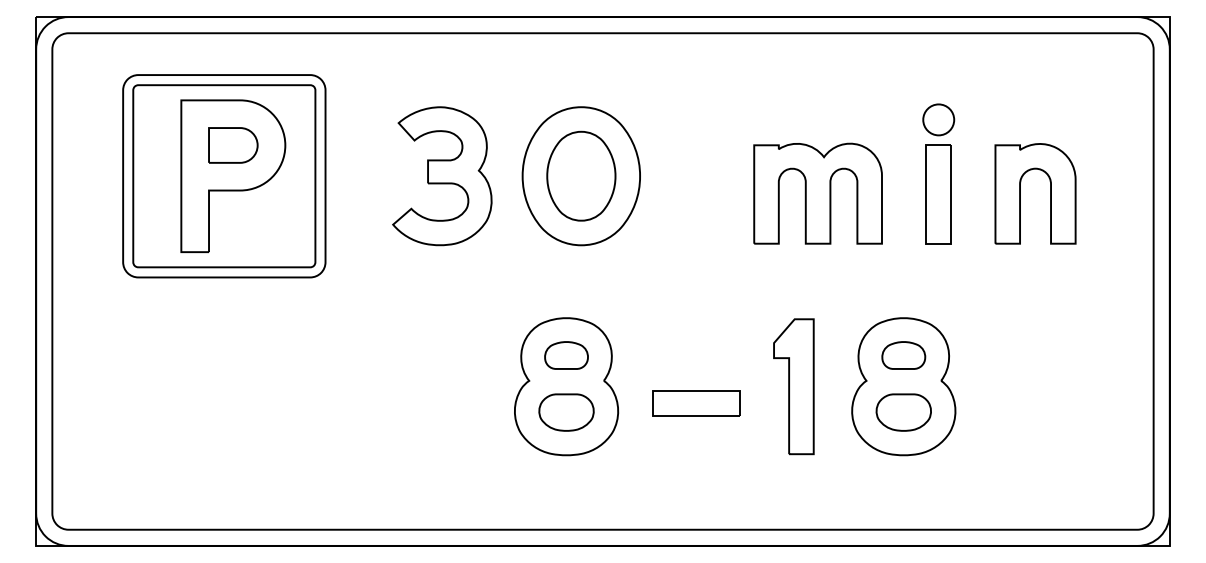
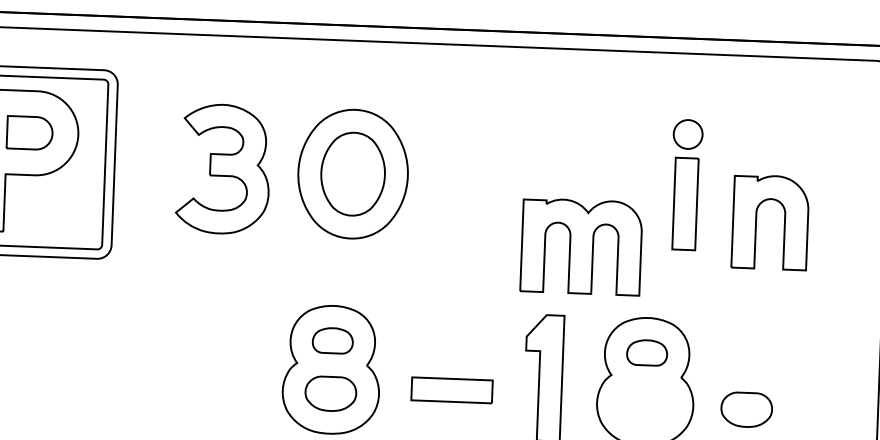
part: (817, 193) -> (580, 246), moved
part: (1020, 193) -> (756, 221), moved
part: (903, 412) -> (746, 409), moved

